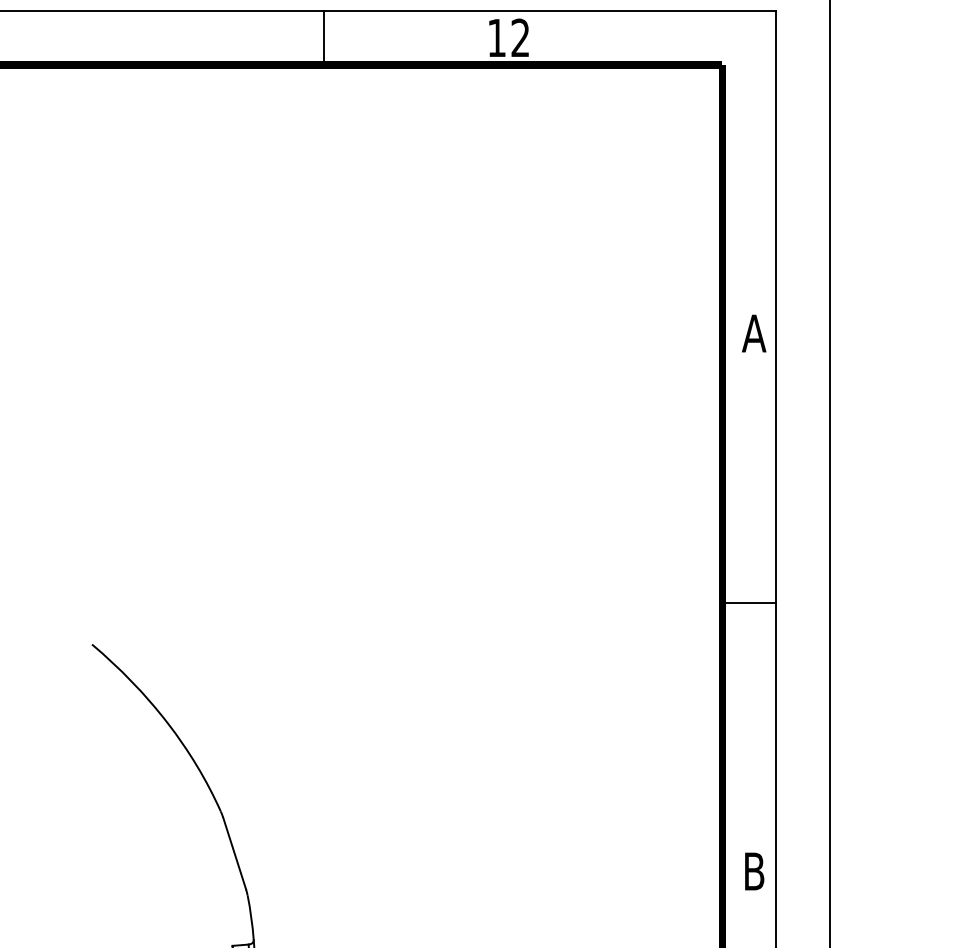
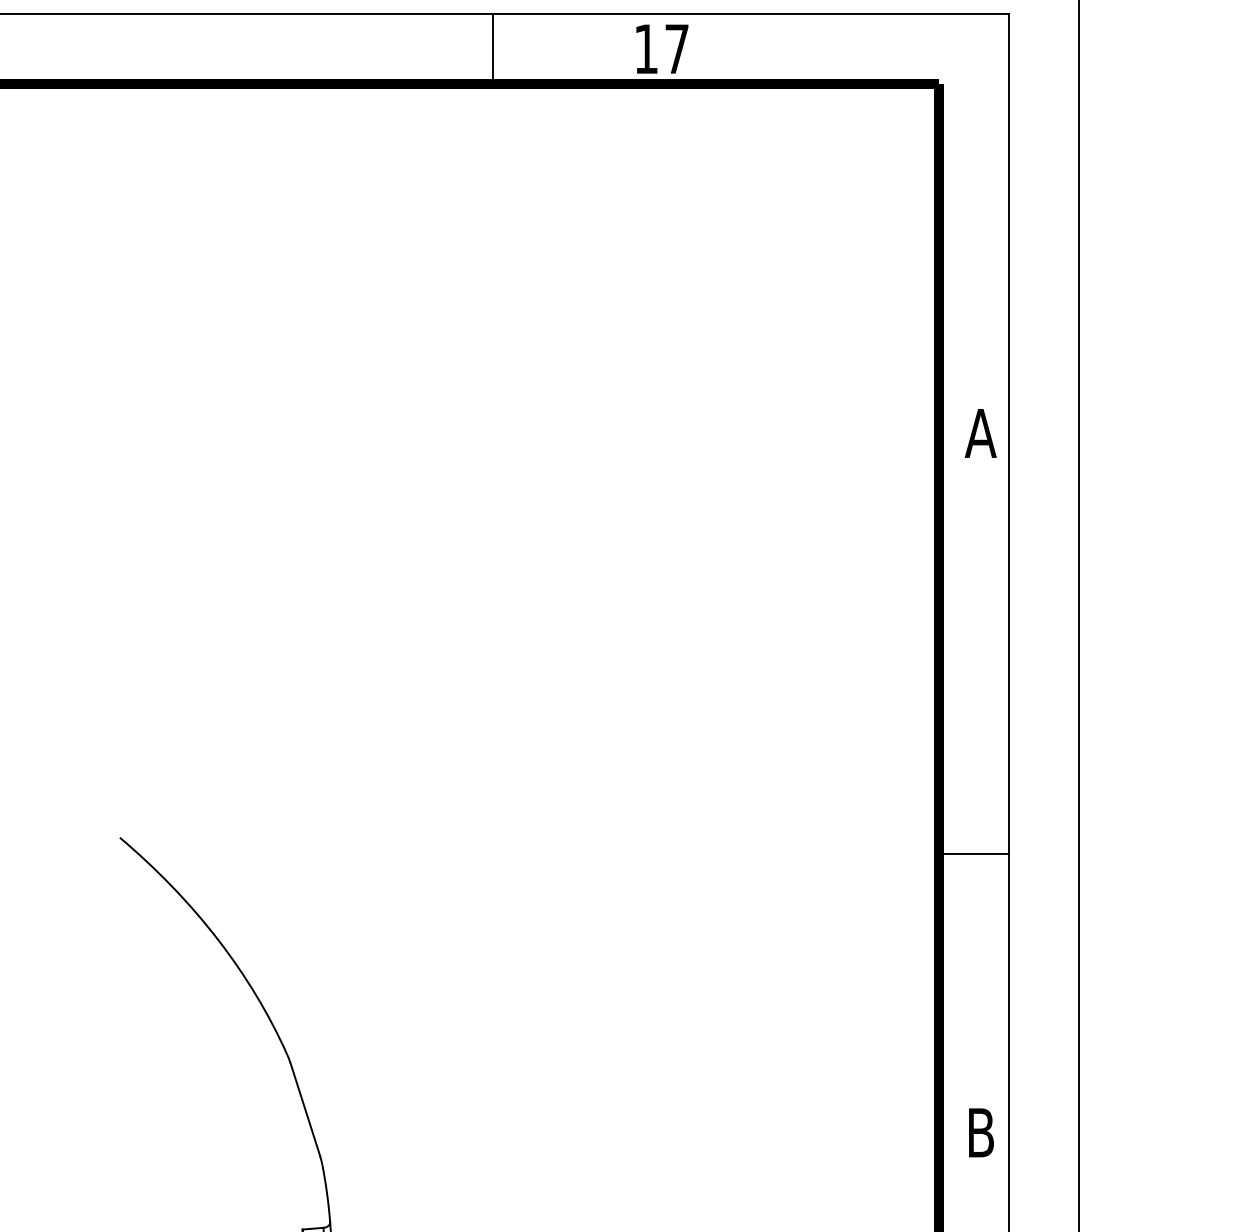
text: (520, 37) -> (676, 48), 12 -> 17
line: (324, 38) -> (492, 49), moved
line: (749, 602) -> (974, 853), moved

